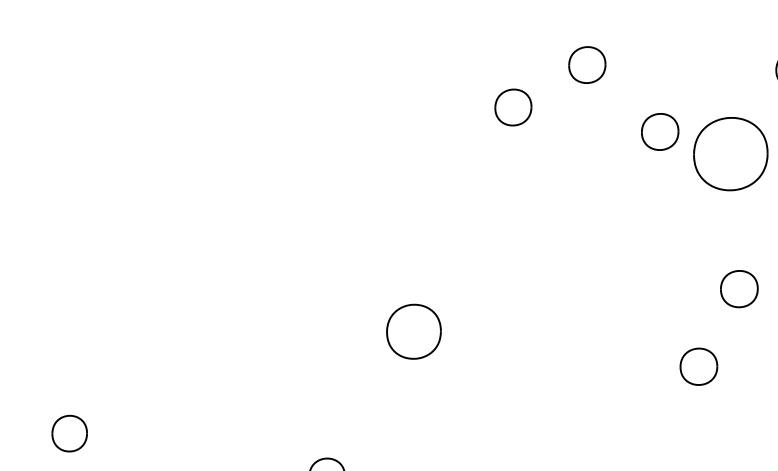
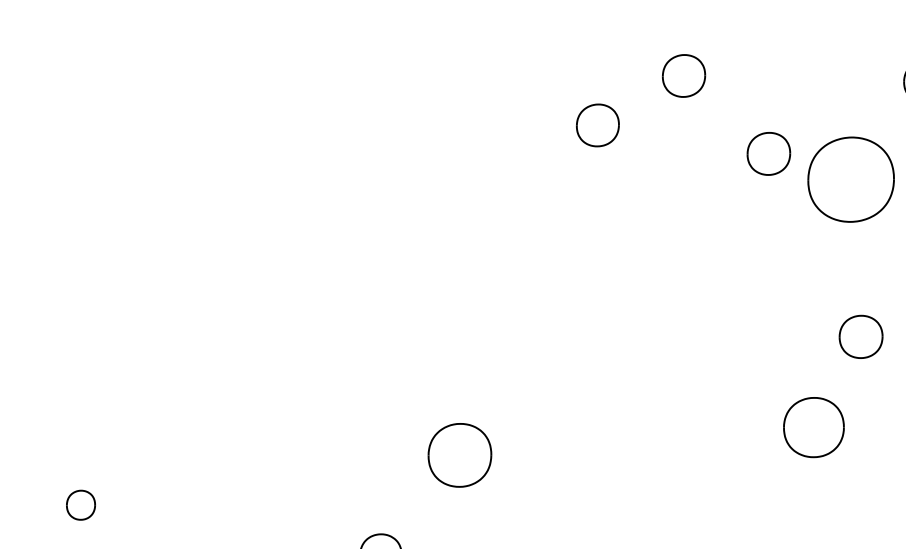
part: (413, 331) -> (459, 455), moved
part: (698, 366) -> (813, 427), size x1.4
part: (69, 433) -> (80, 505), size x0.7

